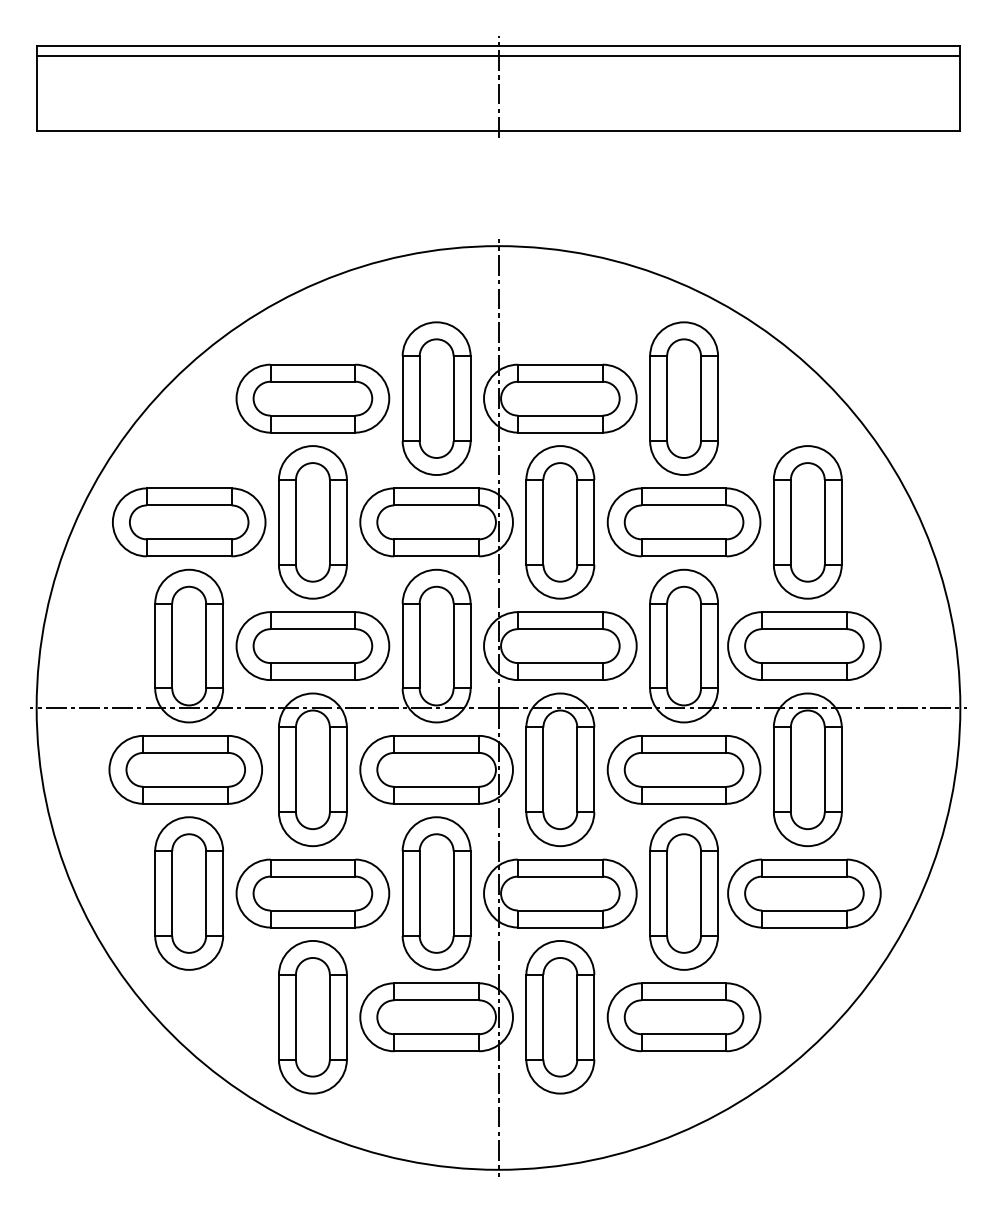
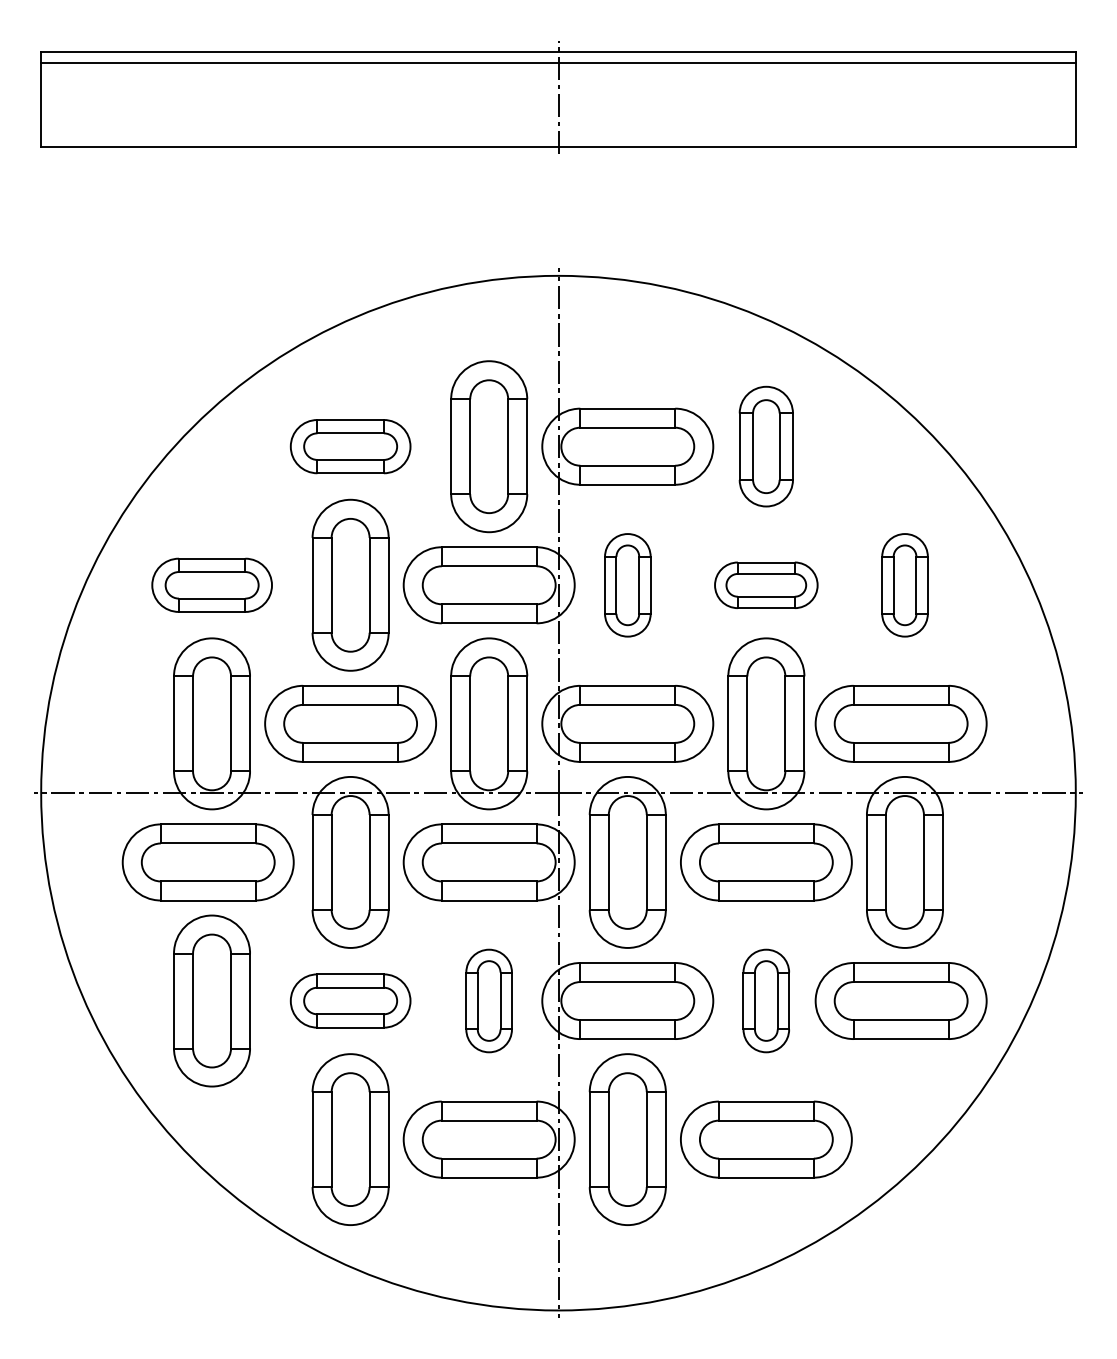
part: (312, 398) -> (350, 446), size x0.7
part: (683, 398) -> (765, 446), size x0.7
part: (189, 522) -> (212, 585), size x0.7
part: (560, 522) -> (627, 585), size x0.6
part: (683, 522) -> (765, 585), size x0.6
part: (807, 522) -> (904, 585), size x0.6
part: (312, 893) -> (350, 1000), size x0.7
part: (436, 893) -> (489, 1000), size x0.6
part: (683, 893) -> (765, 1000), size x0.6

